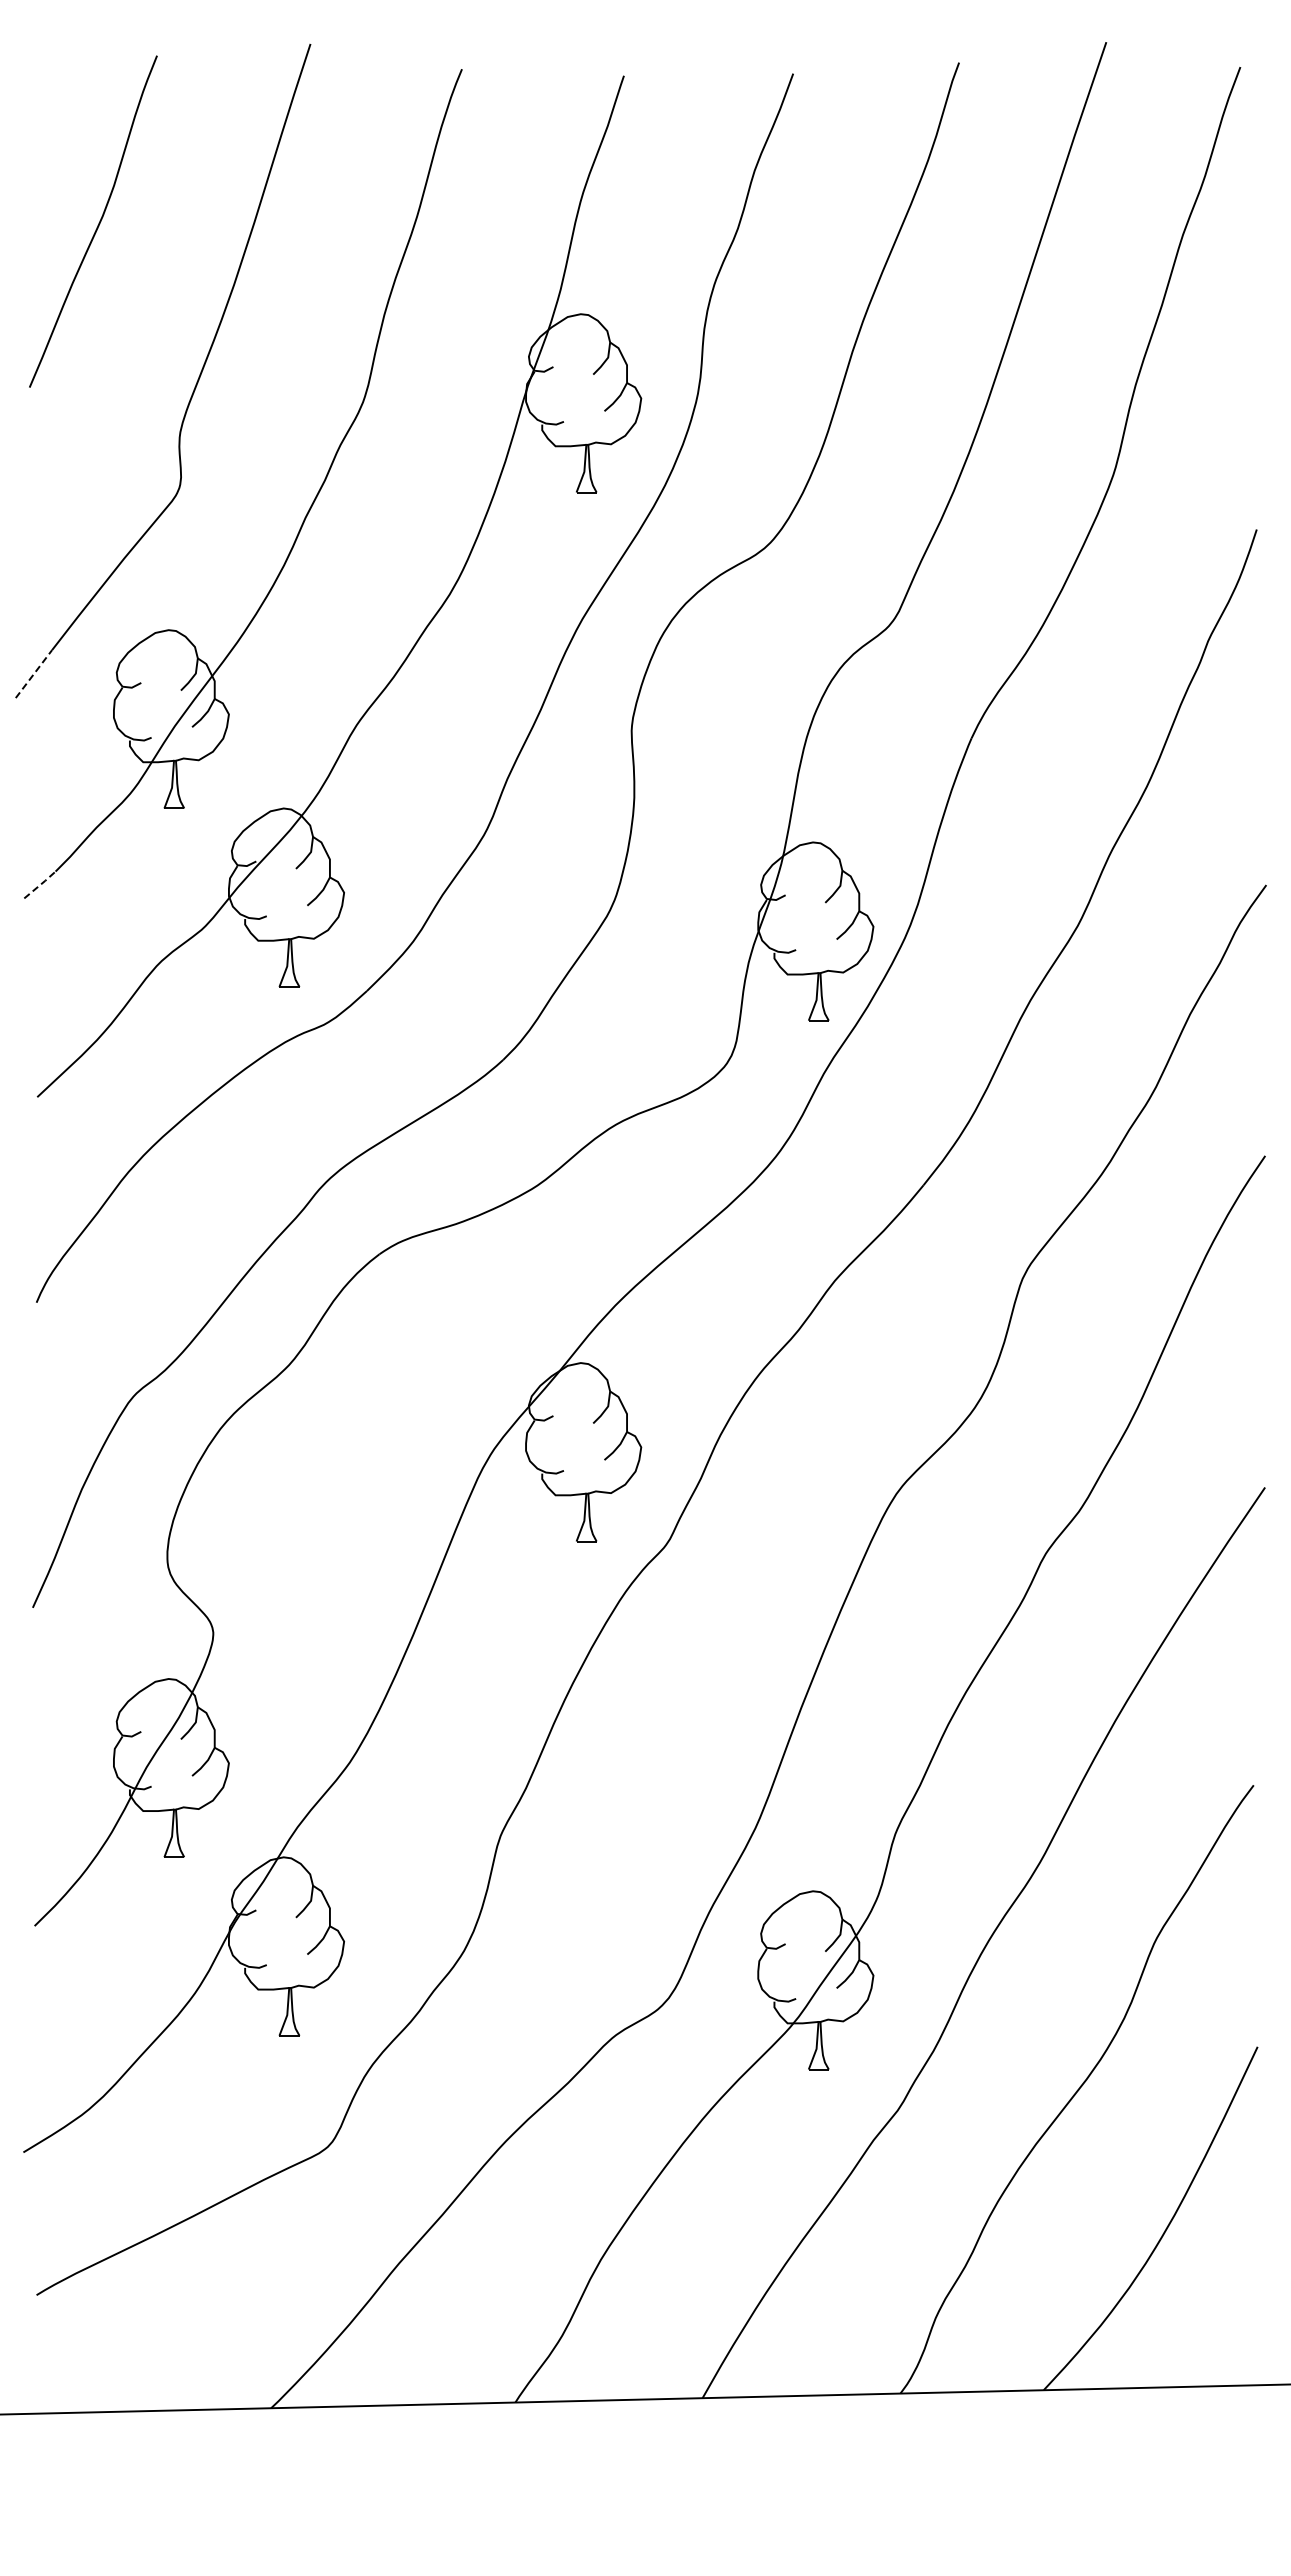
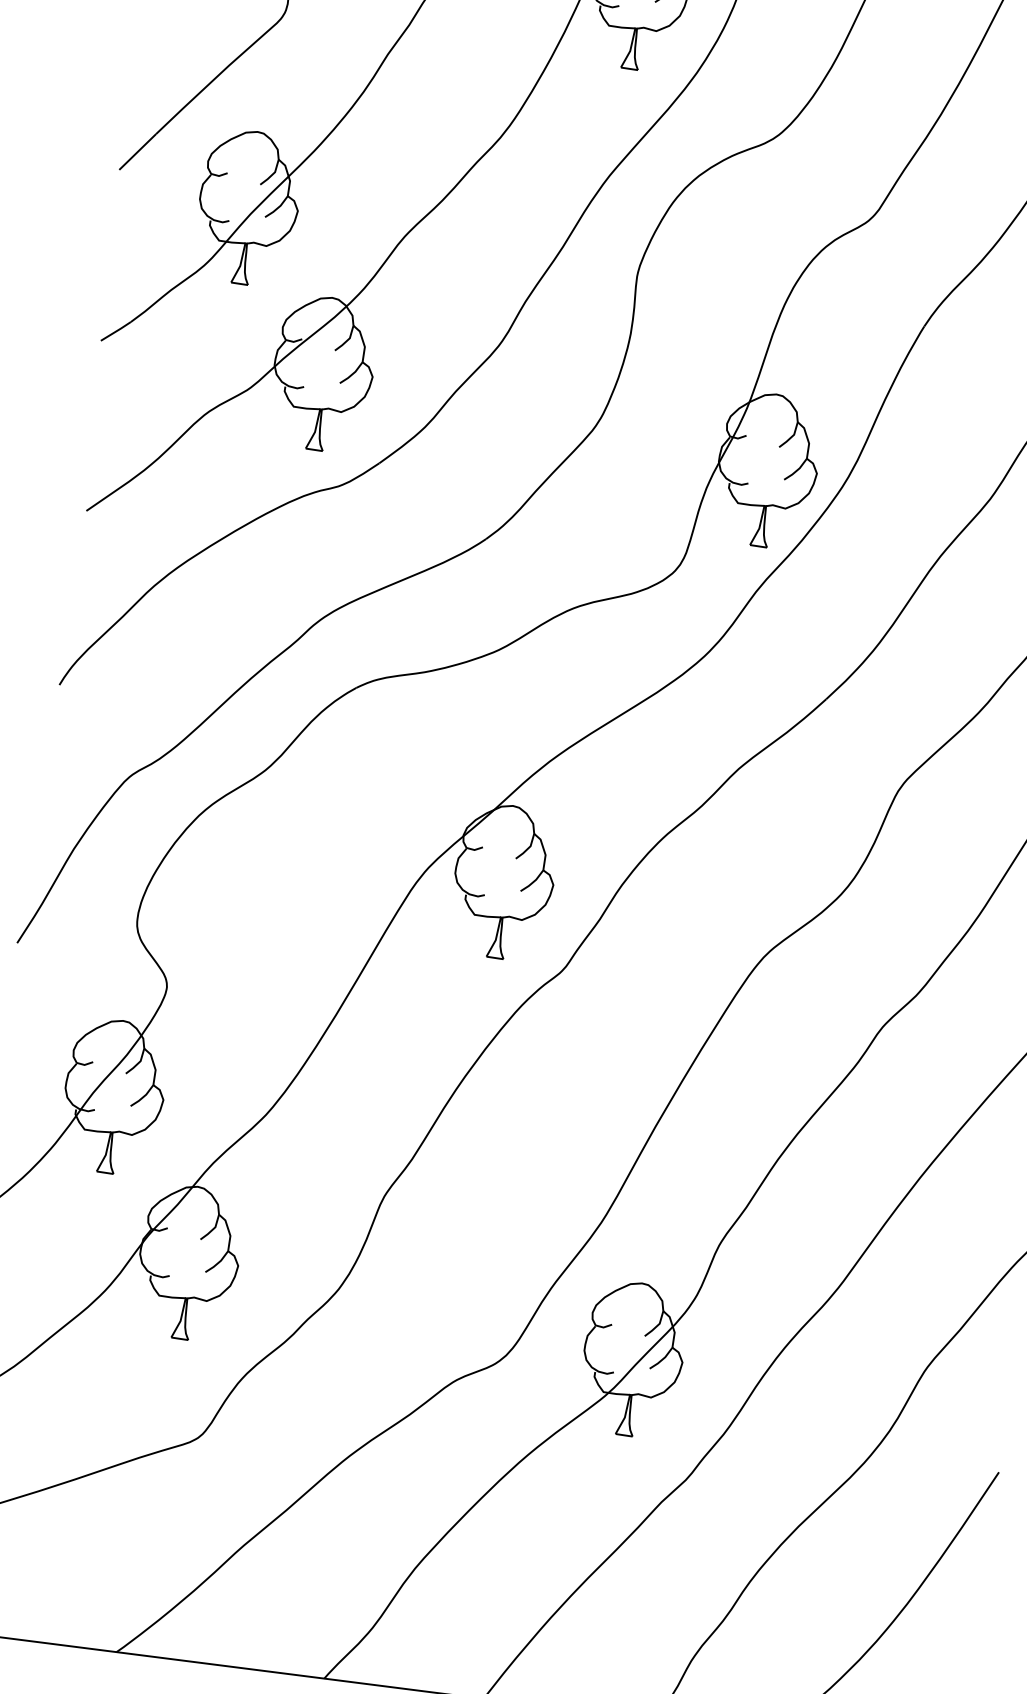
line: (34, 673) -> (138, 151), dashed -> solid
line: (40, 884) -> (116, 331), dashed -> solid

